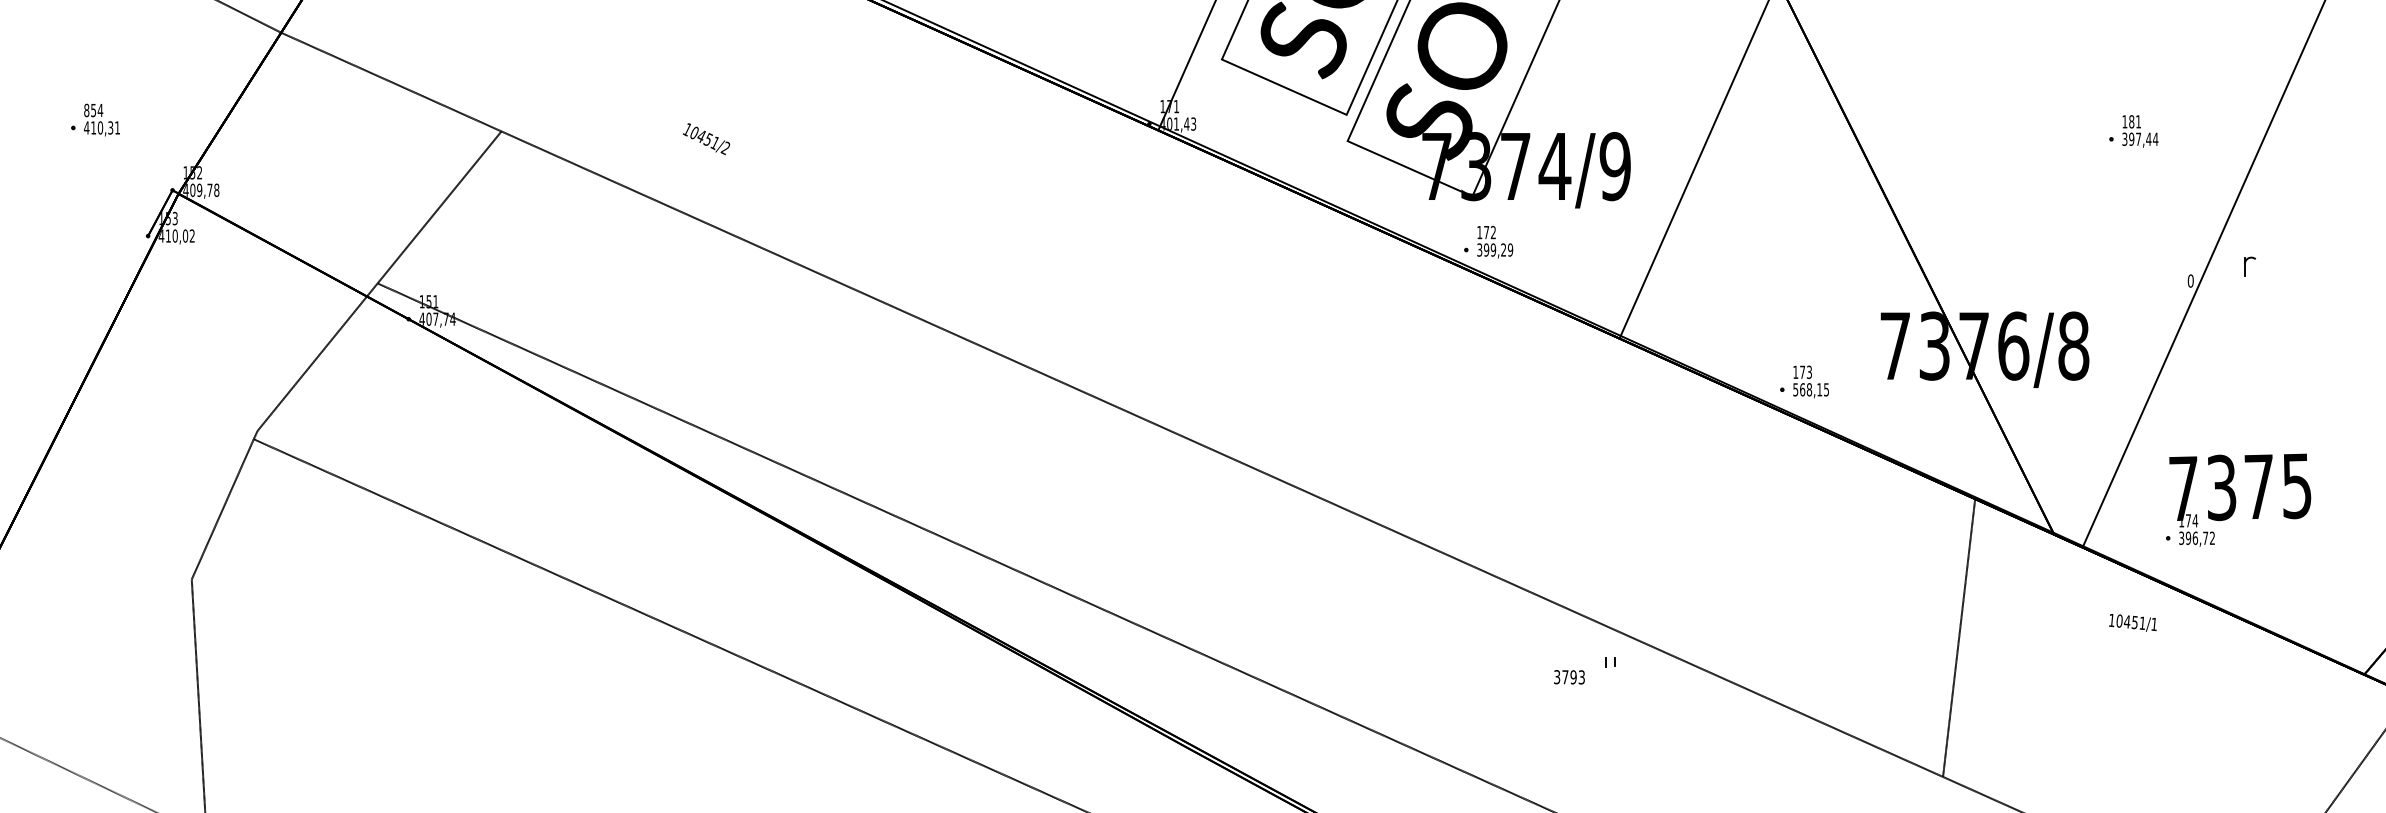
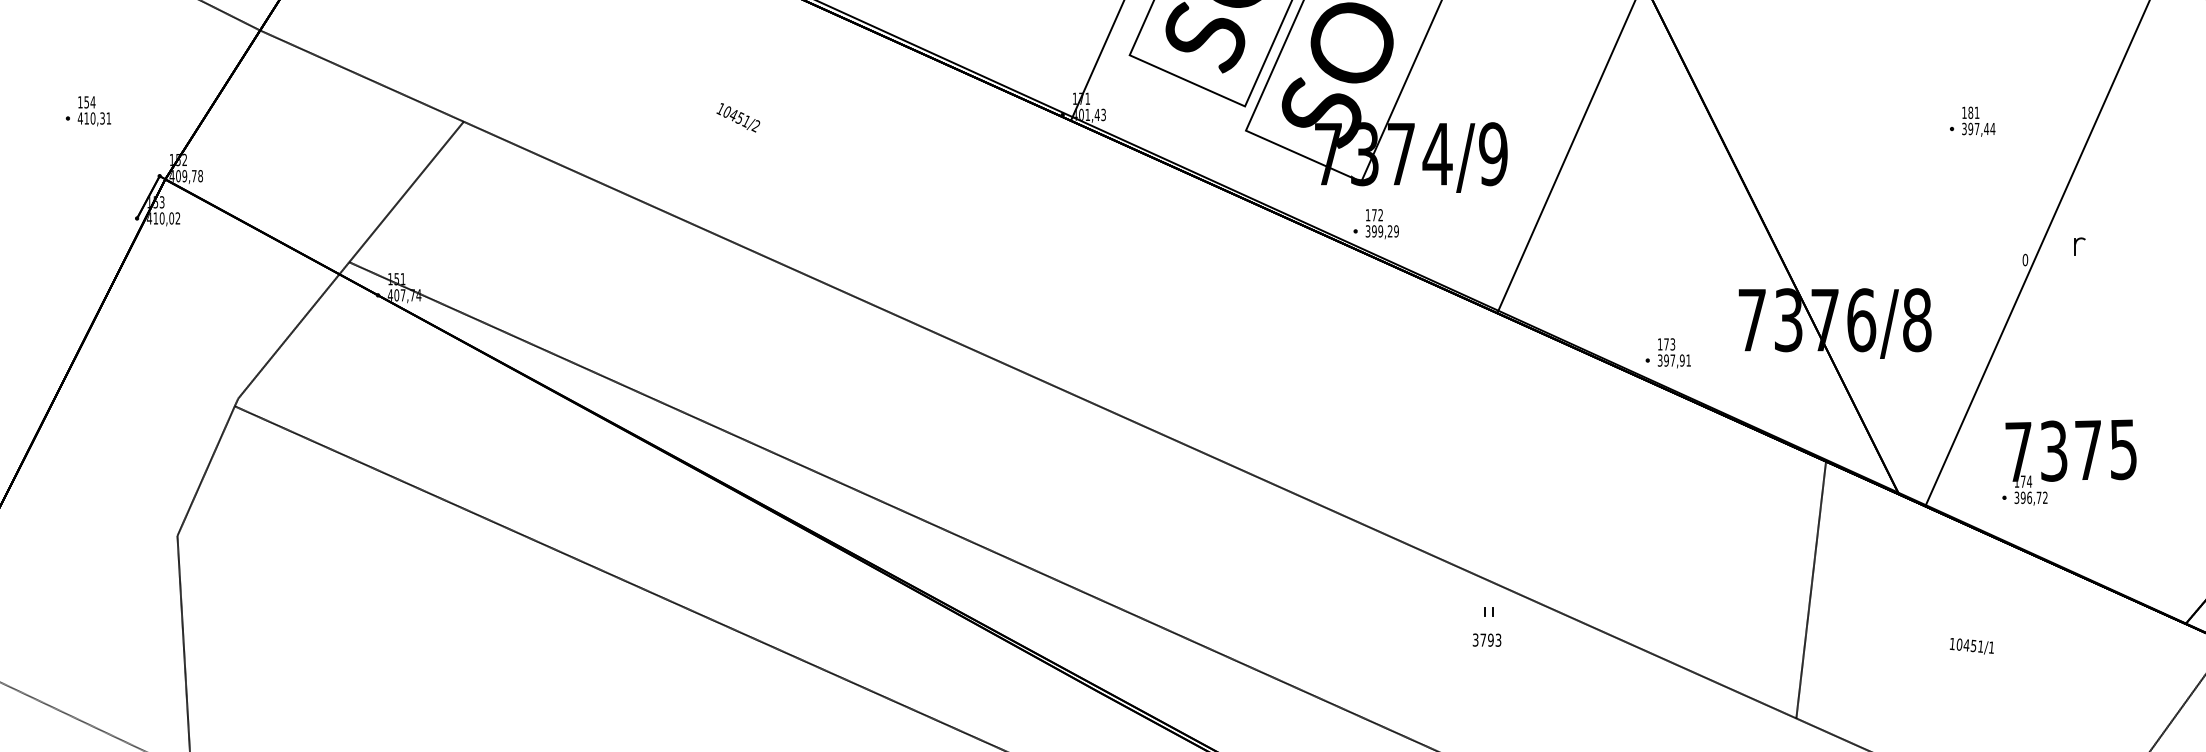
text: (86, 110) -> (80, 102), 854 -> 154
text: (706, 139) -> (738, 118), moved
text: (1810, 389) -> (1673, 360), 568,15 -> 397,91
text: (2132, 622) -> (1971, 645), moved
text: (1569, 677) -> (1487, 640), moved

